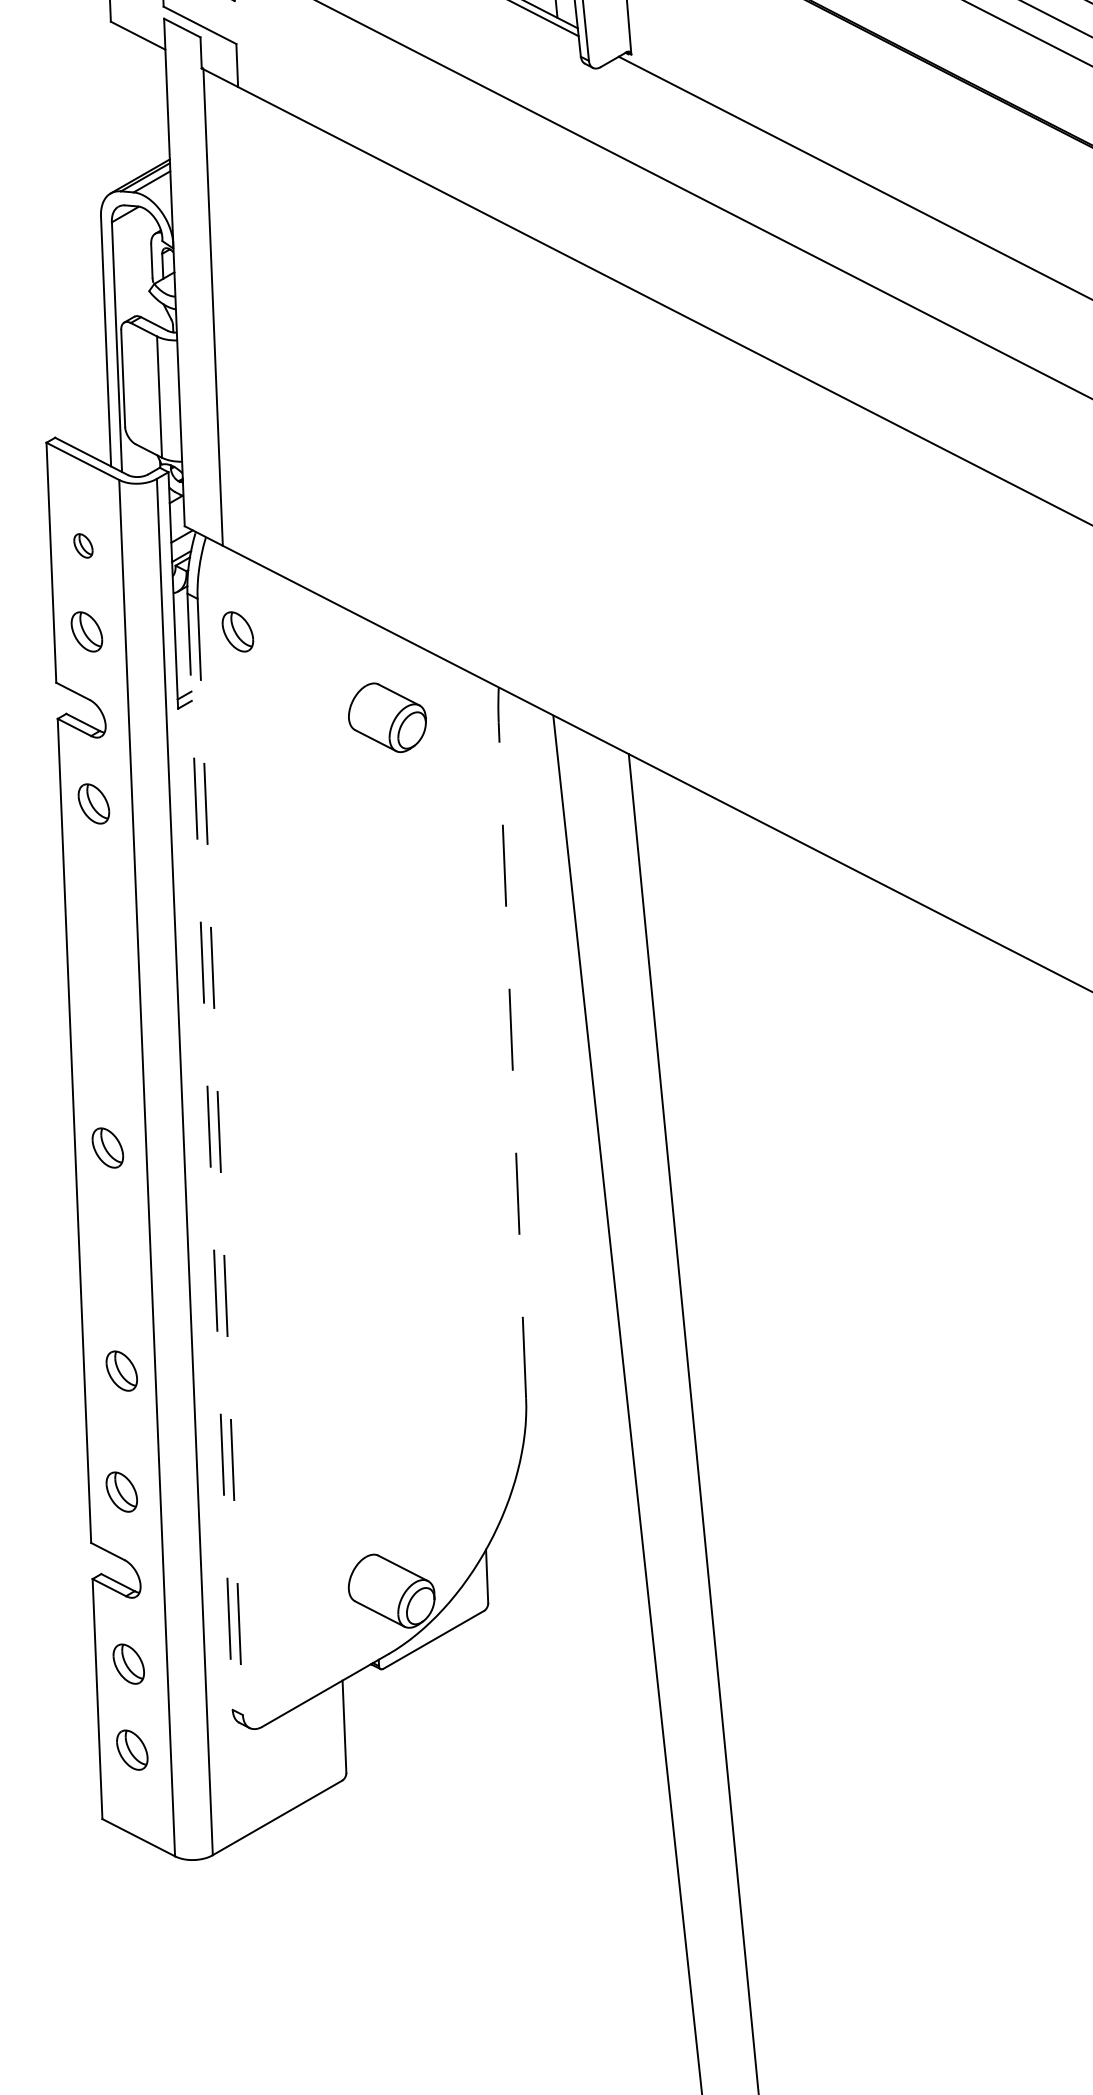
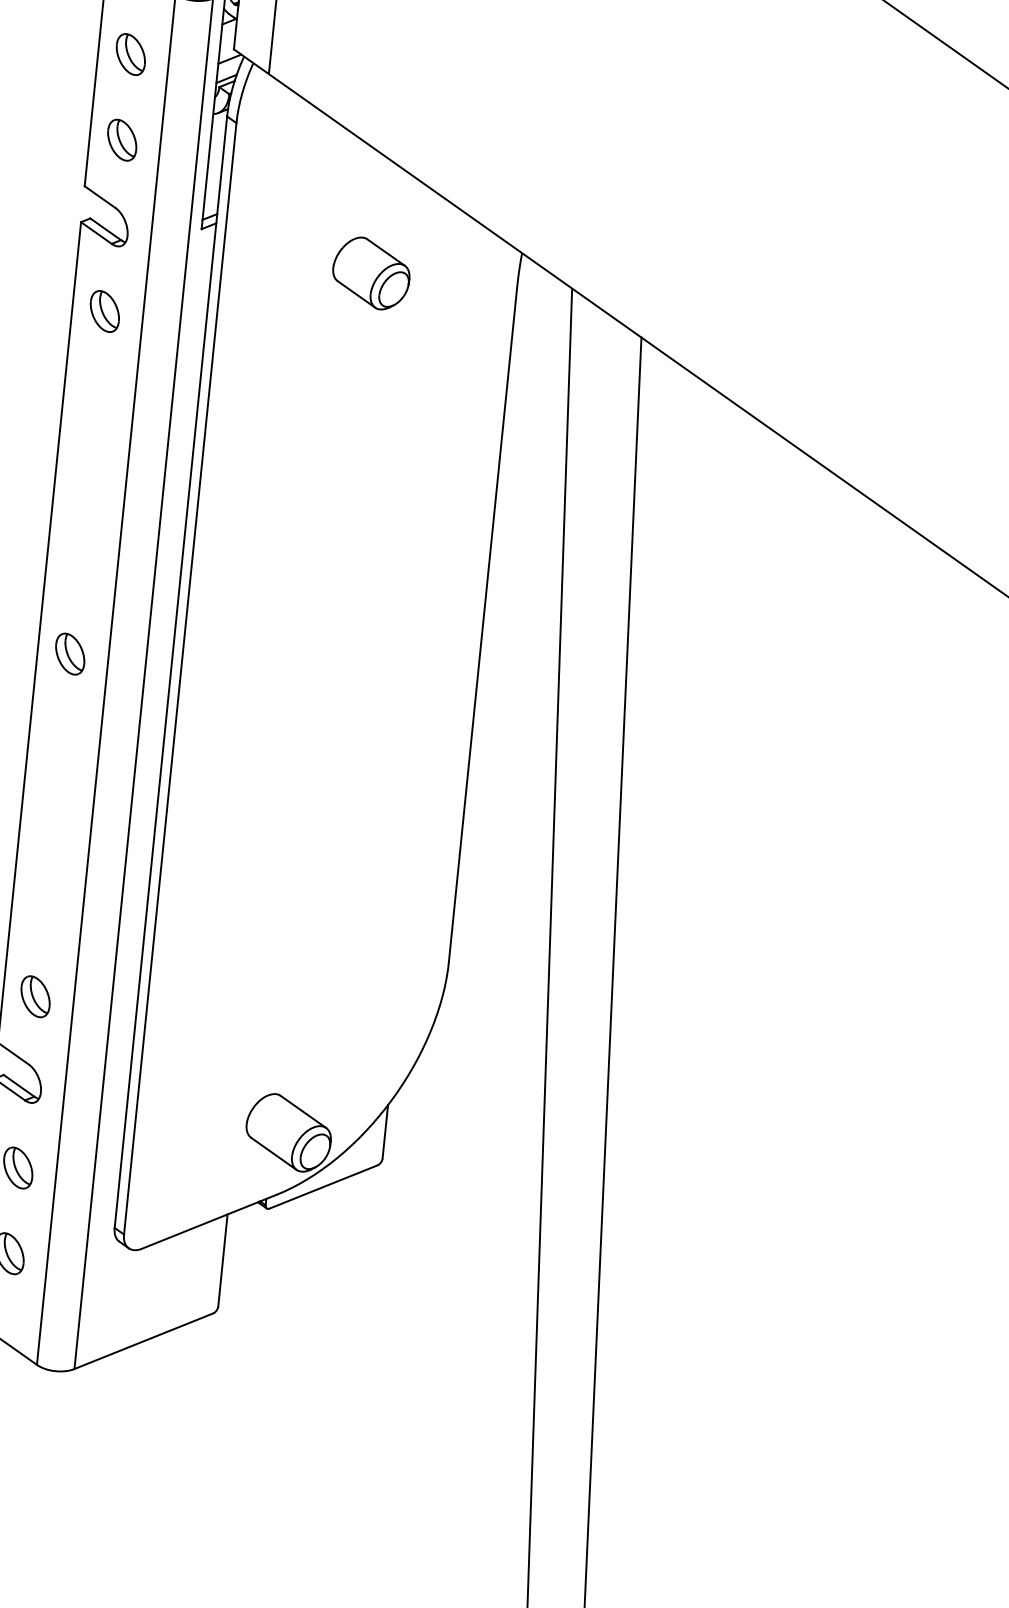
part: (83, 545) -> (130, 54), size x1.67
part: (237, 631) -> (271, 161), removed
part: (387, 717) -> (371, 273), moved
line: (512, 1060) -> (483, 624), dashed -> solid
line: (210, 1151) -> (171, 672), dashed -> solid
line: (220, 1156) -> (180, 678), dashed -> solid
part: (121, 1370) -> (52, 876), removed

